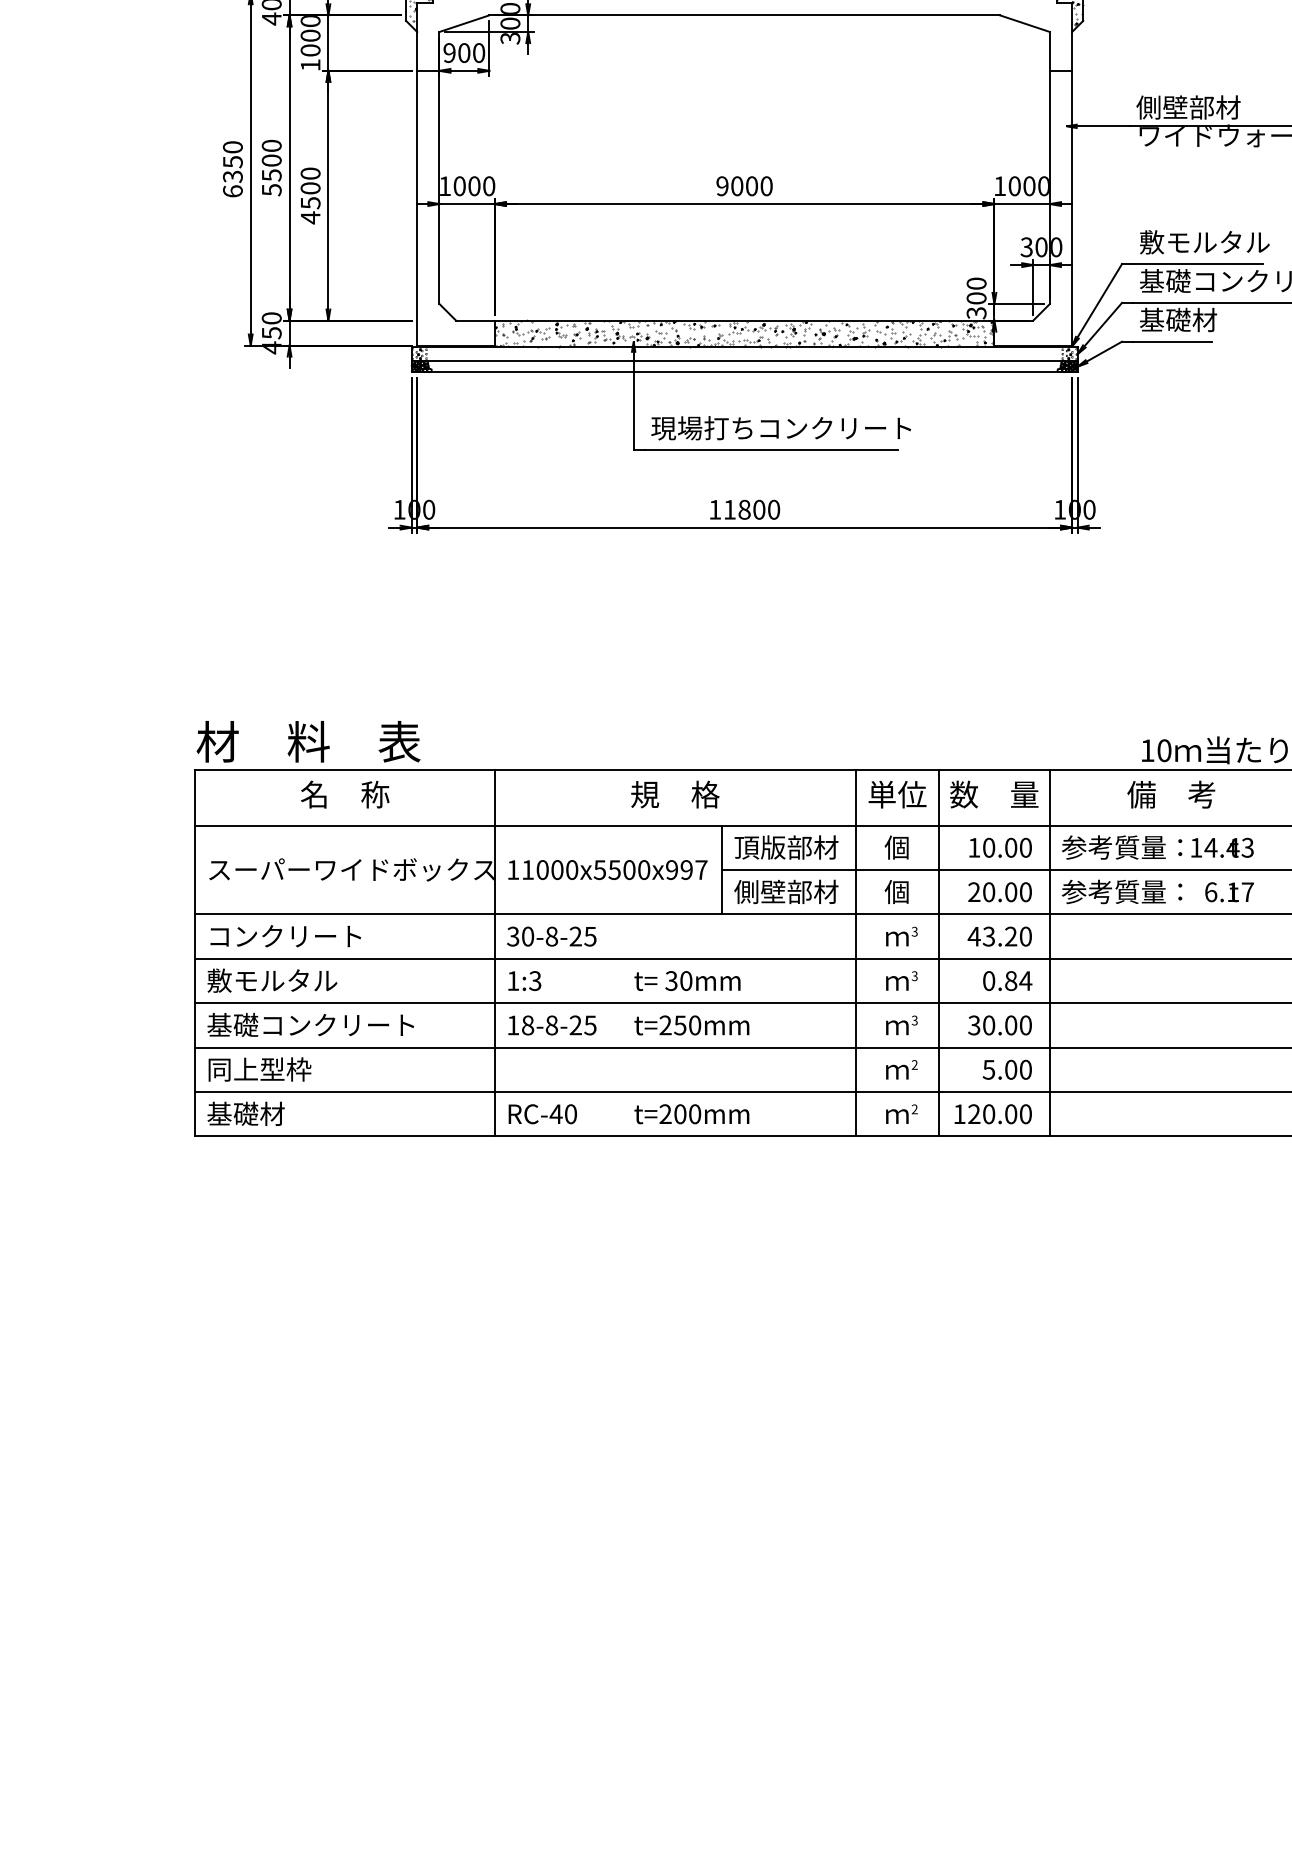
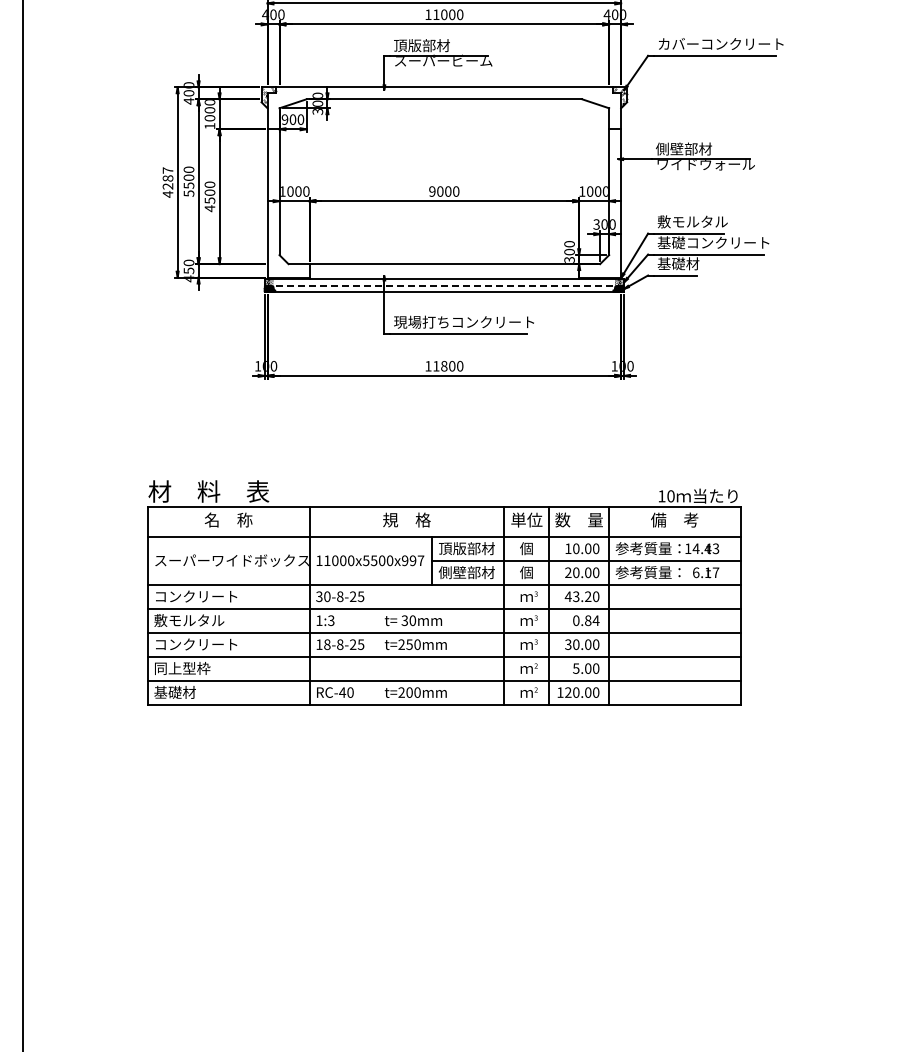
text: (231, 169) -> (167, 182), 6350 -> 4287
hatch: (744, 334) -> (444, 271), removed
line: (744, 362) -> (444, 286), solid -> dashed
text: (309, 1025) -> (209, 644), 基礎コンクリート -> コンクリート

